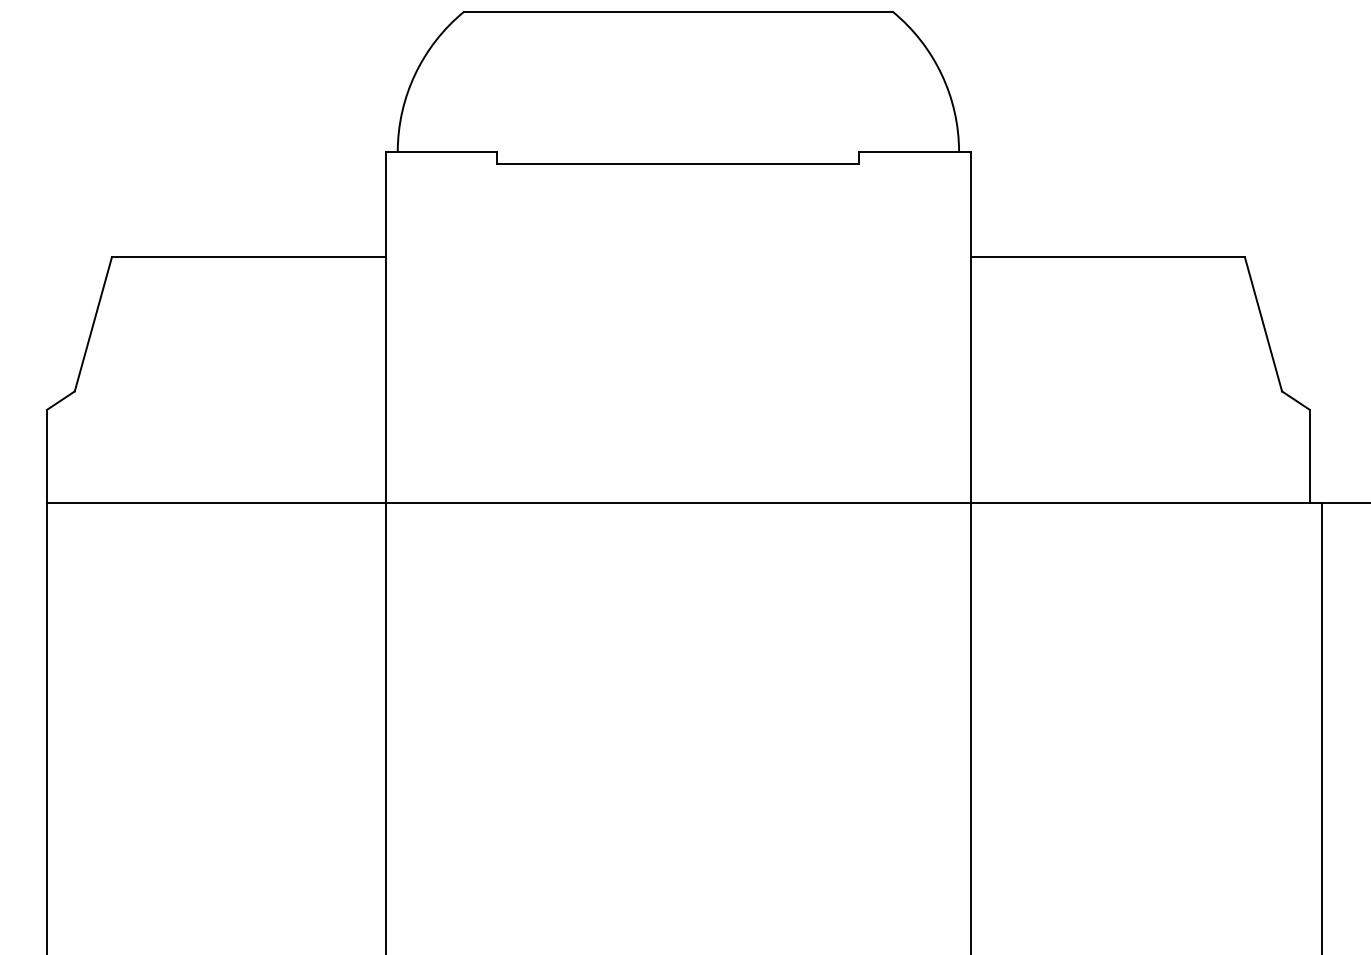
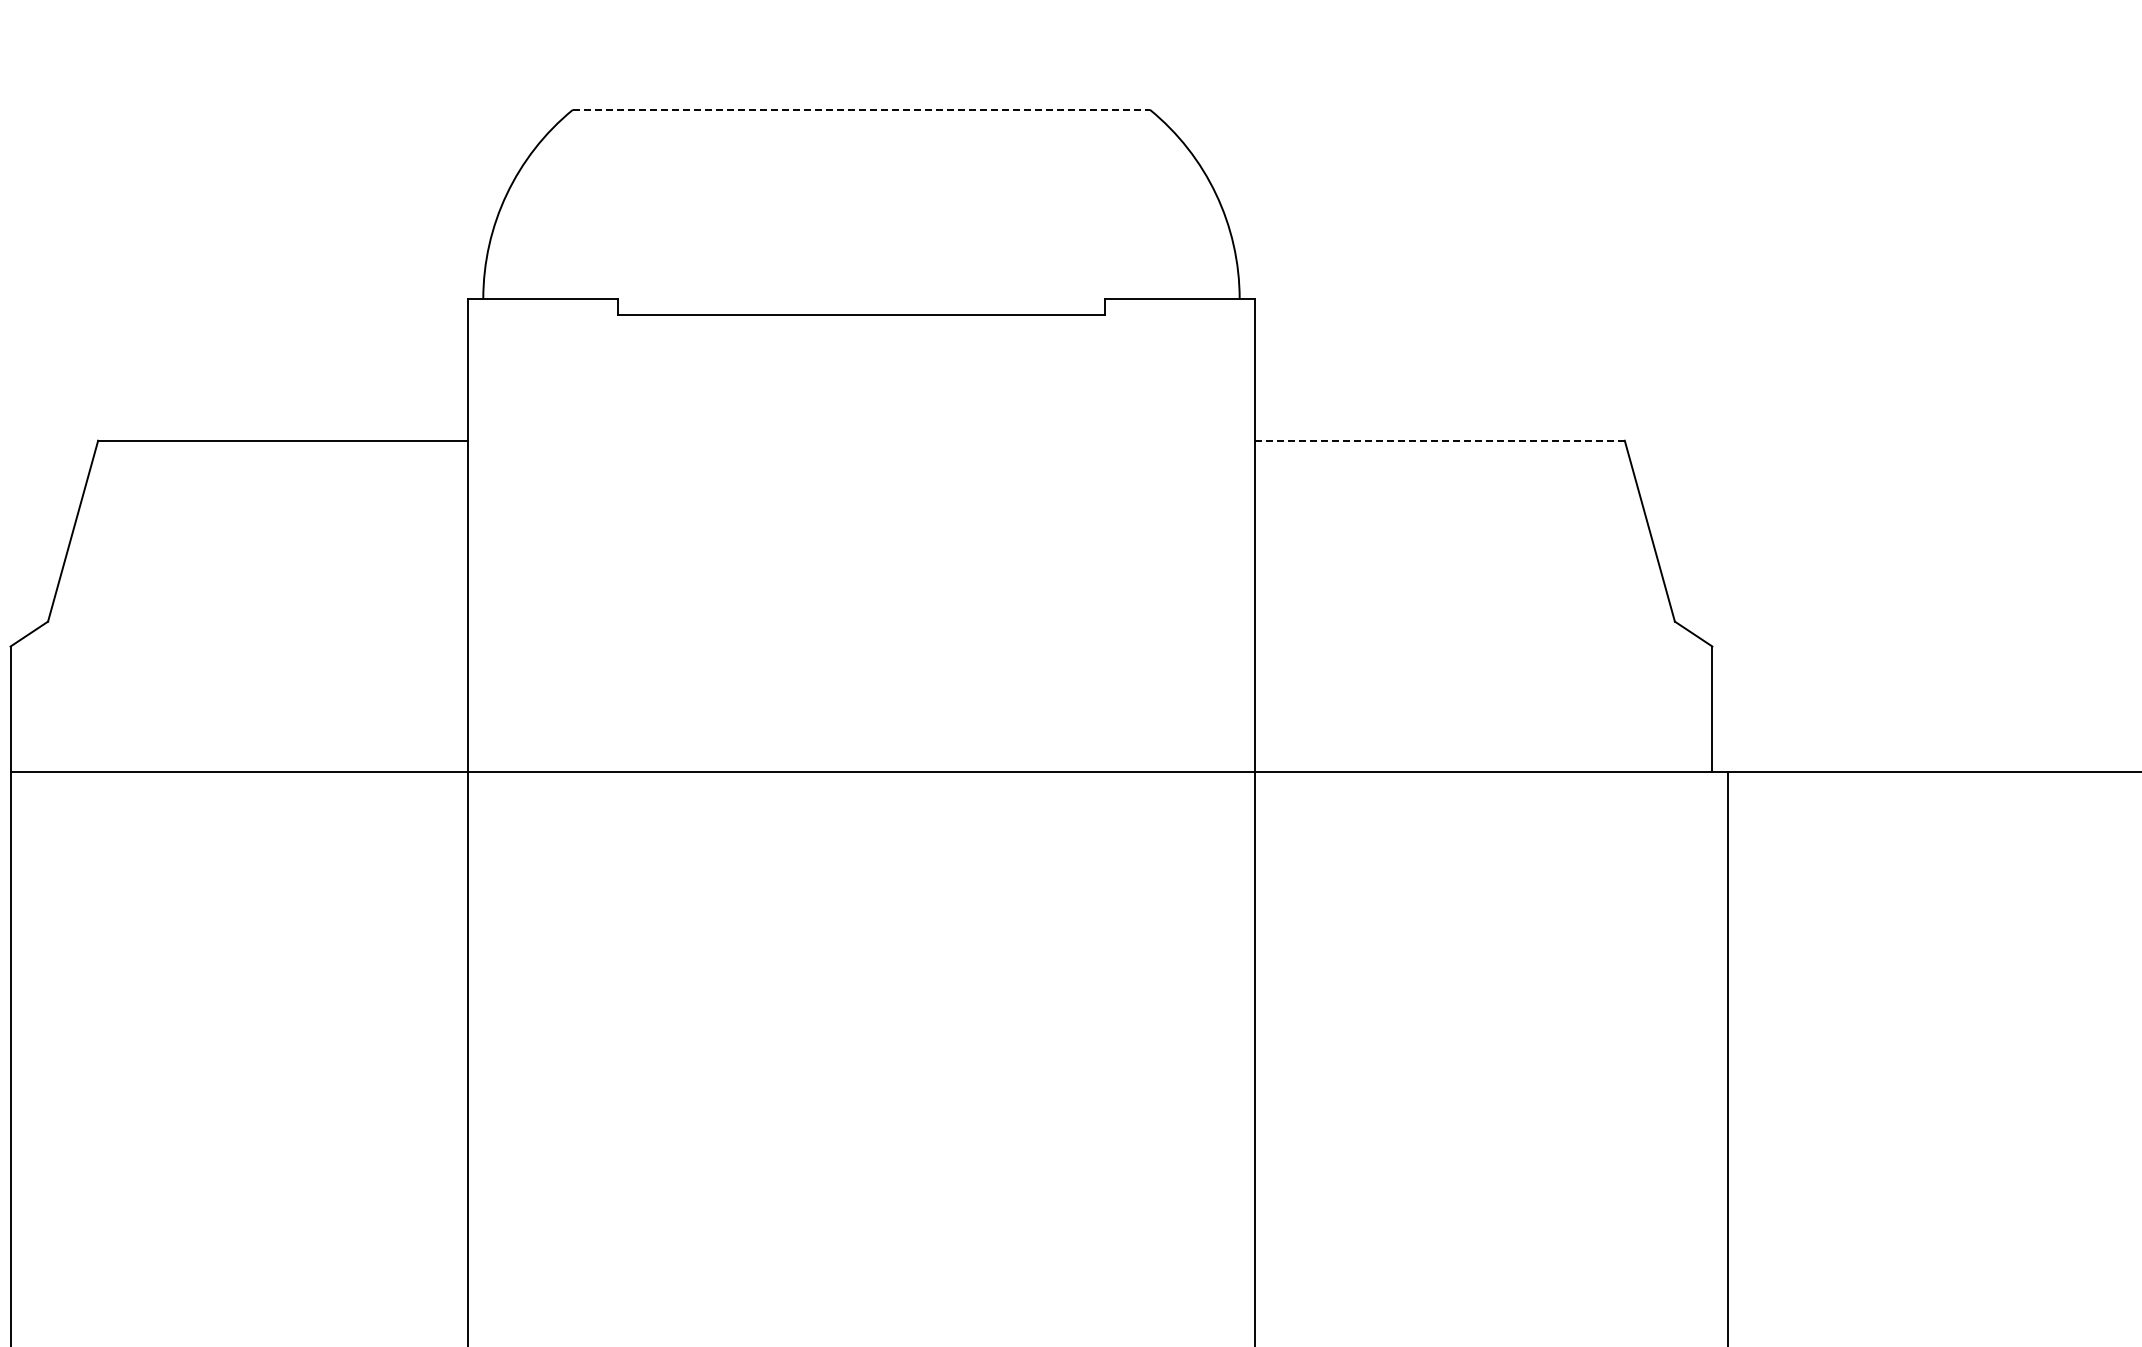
line: (678, 11) -> (861, 109), solid -> dashed
line: (1108, 257) -> (1440, 440), solid -> dashed

